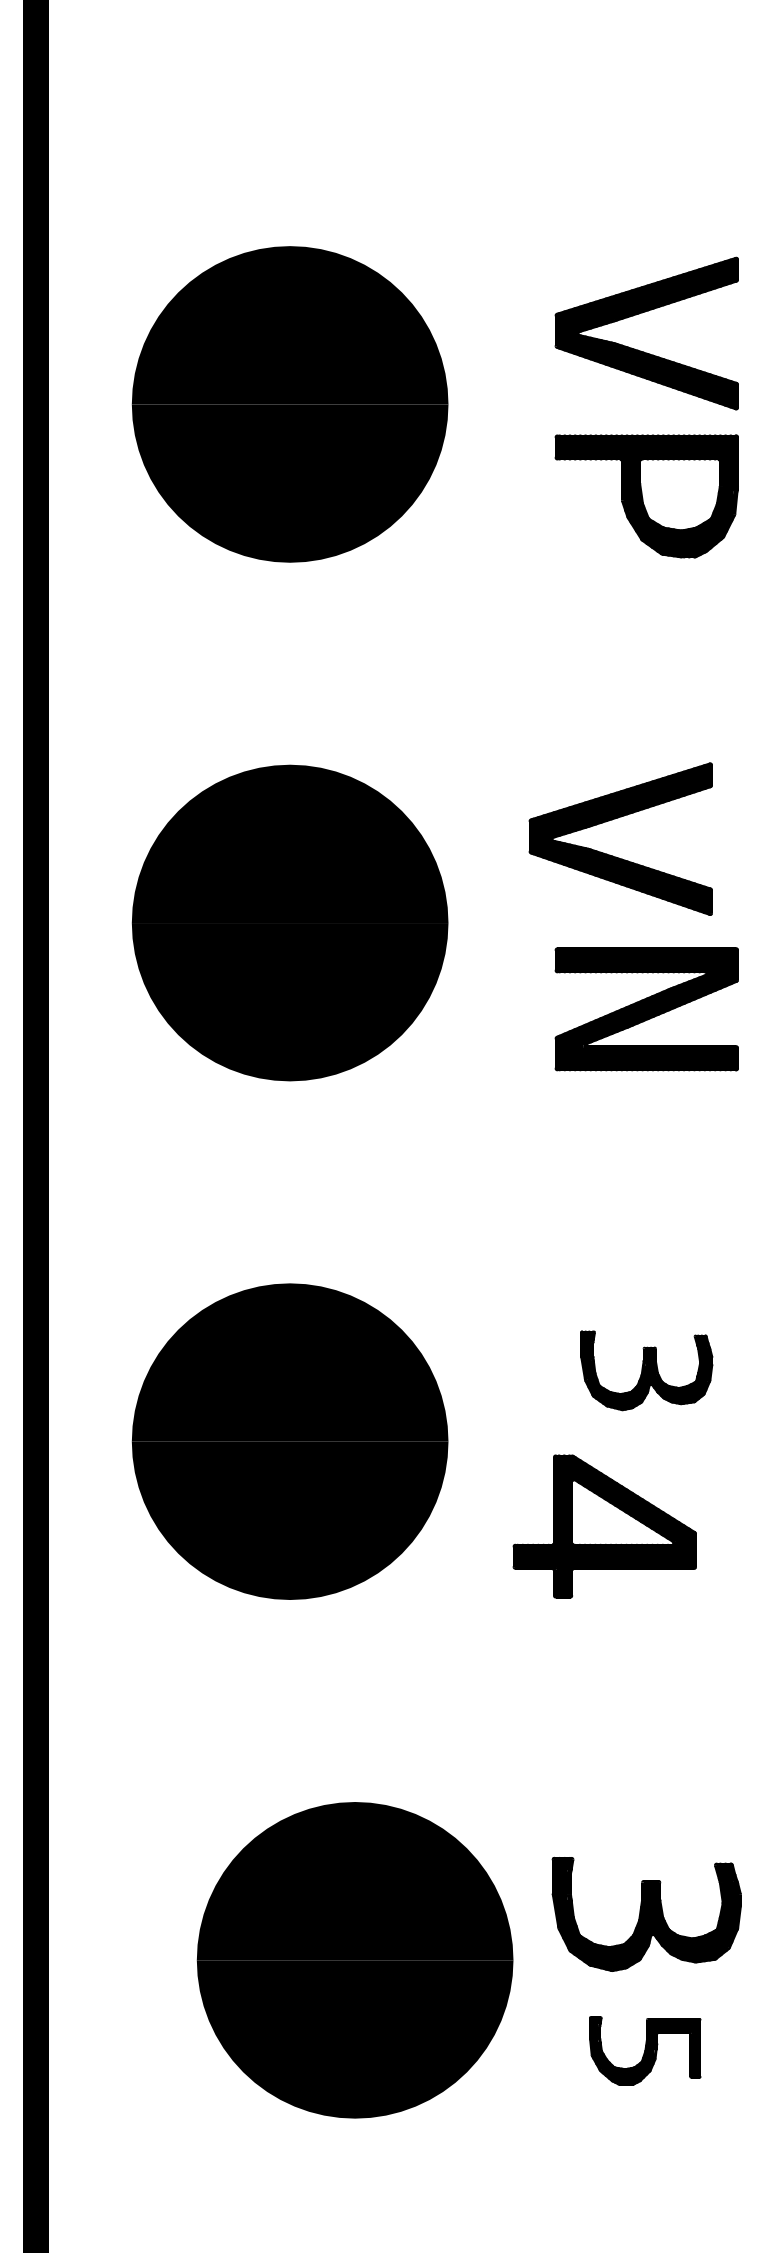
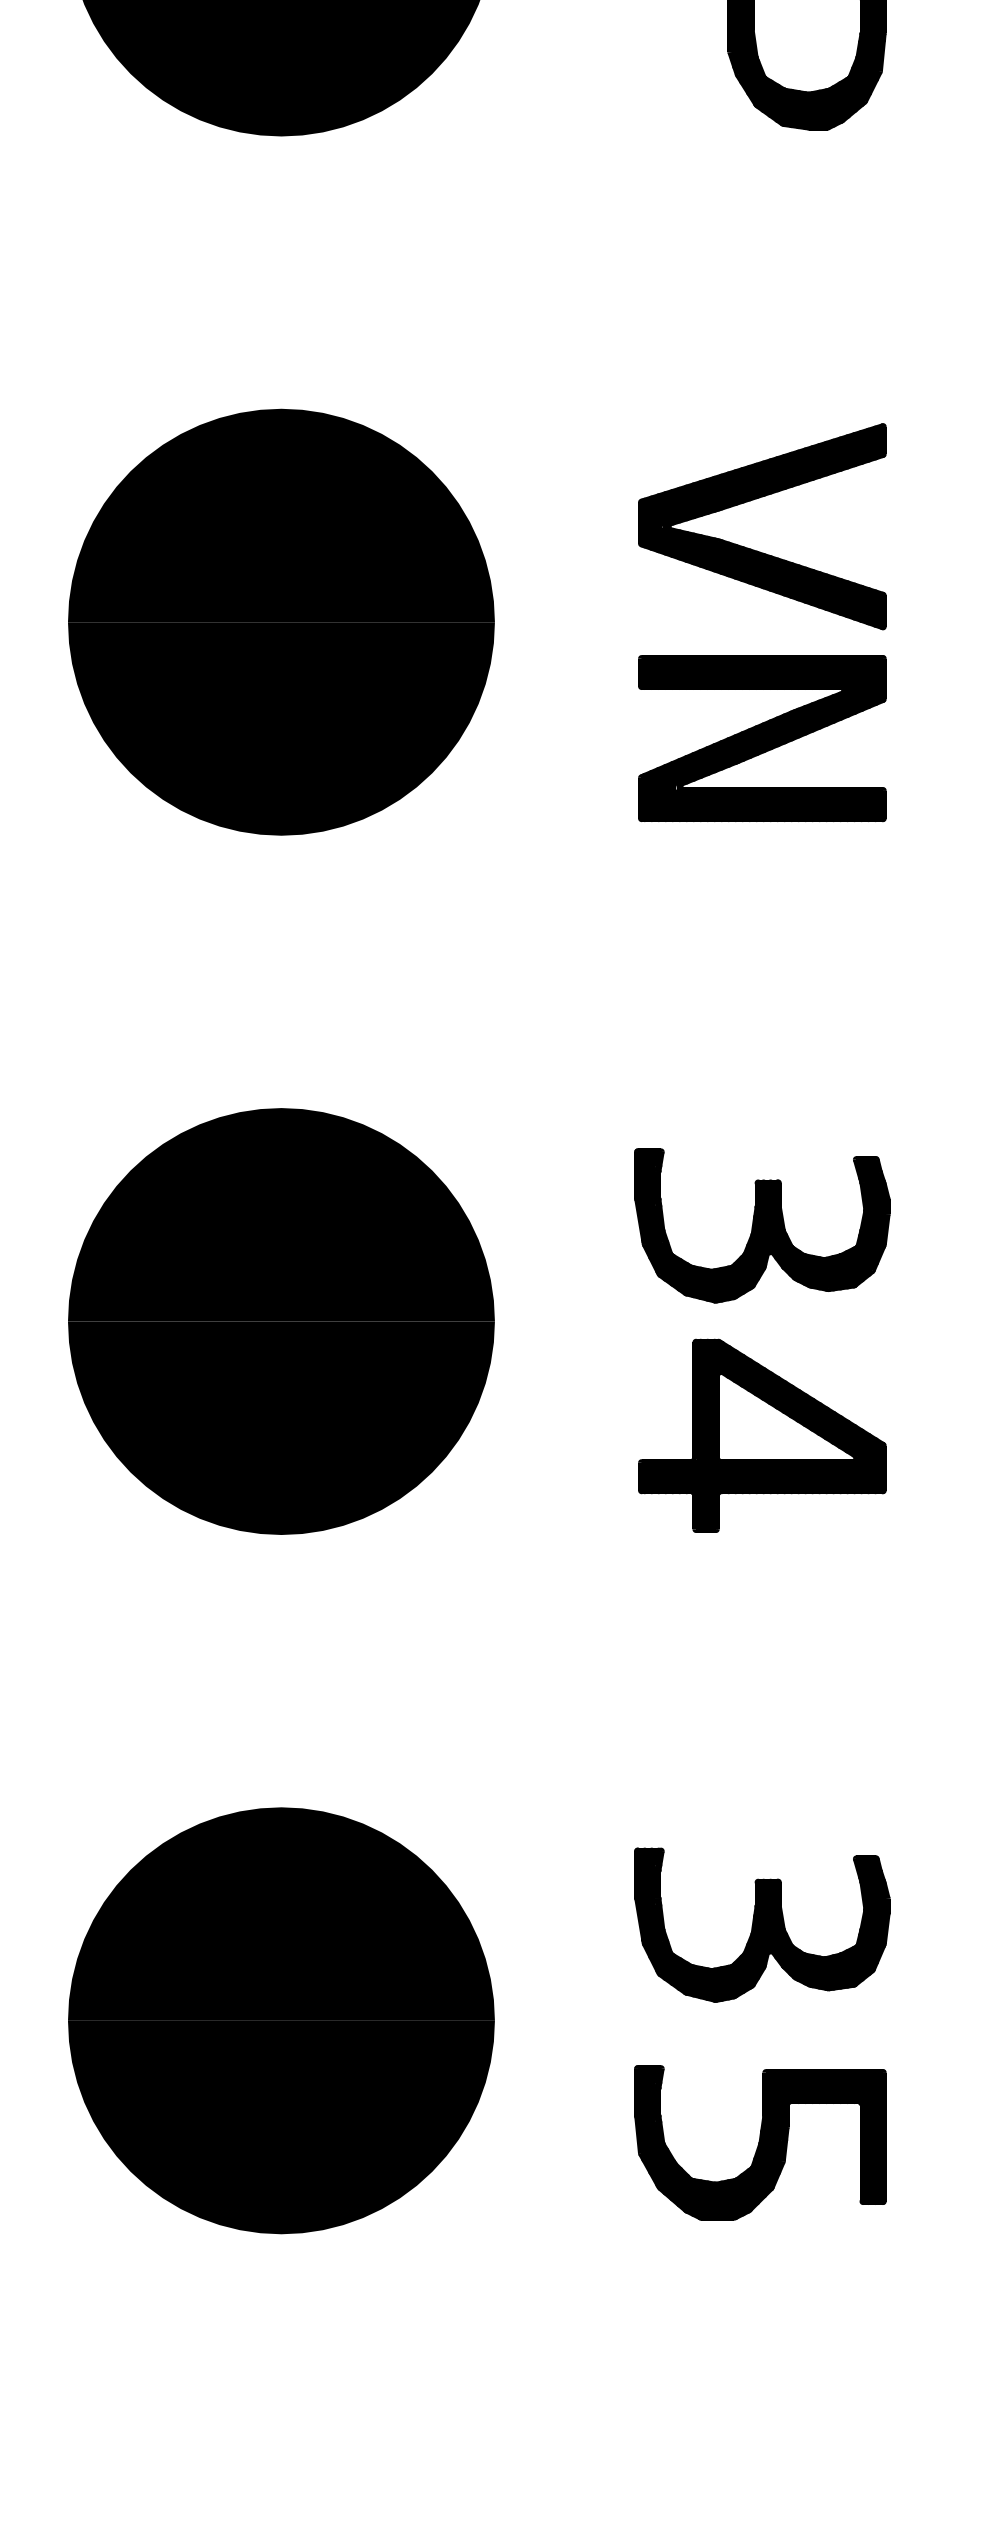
part: (613, 855) -> (752, 548), moved
part: (646, 1370) -> (761, 1225), size x1.43
part: (604, 1526) -> (761, 1435), moved
part: (646, 1913) -> (761, 1923), moved
part: (354, 1960) -> (280, 2021), moved
part: (644, 2050) -> (759, 2142), size x1.67

